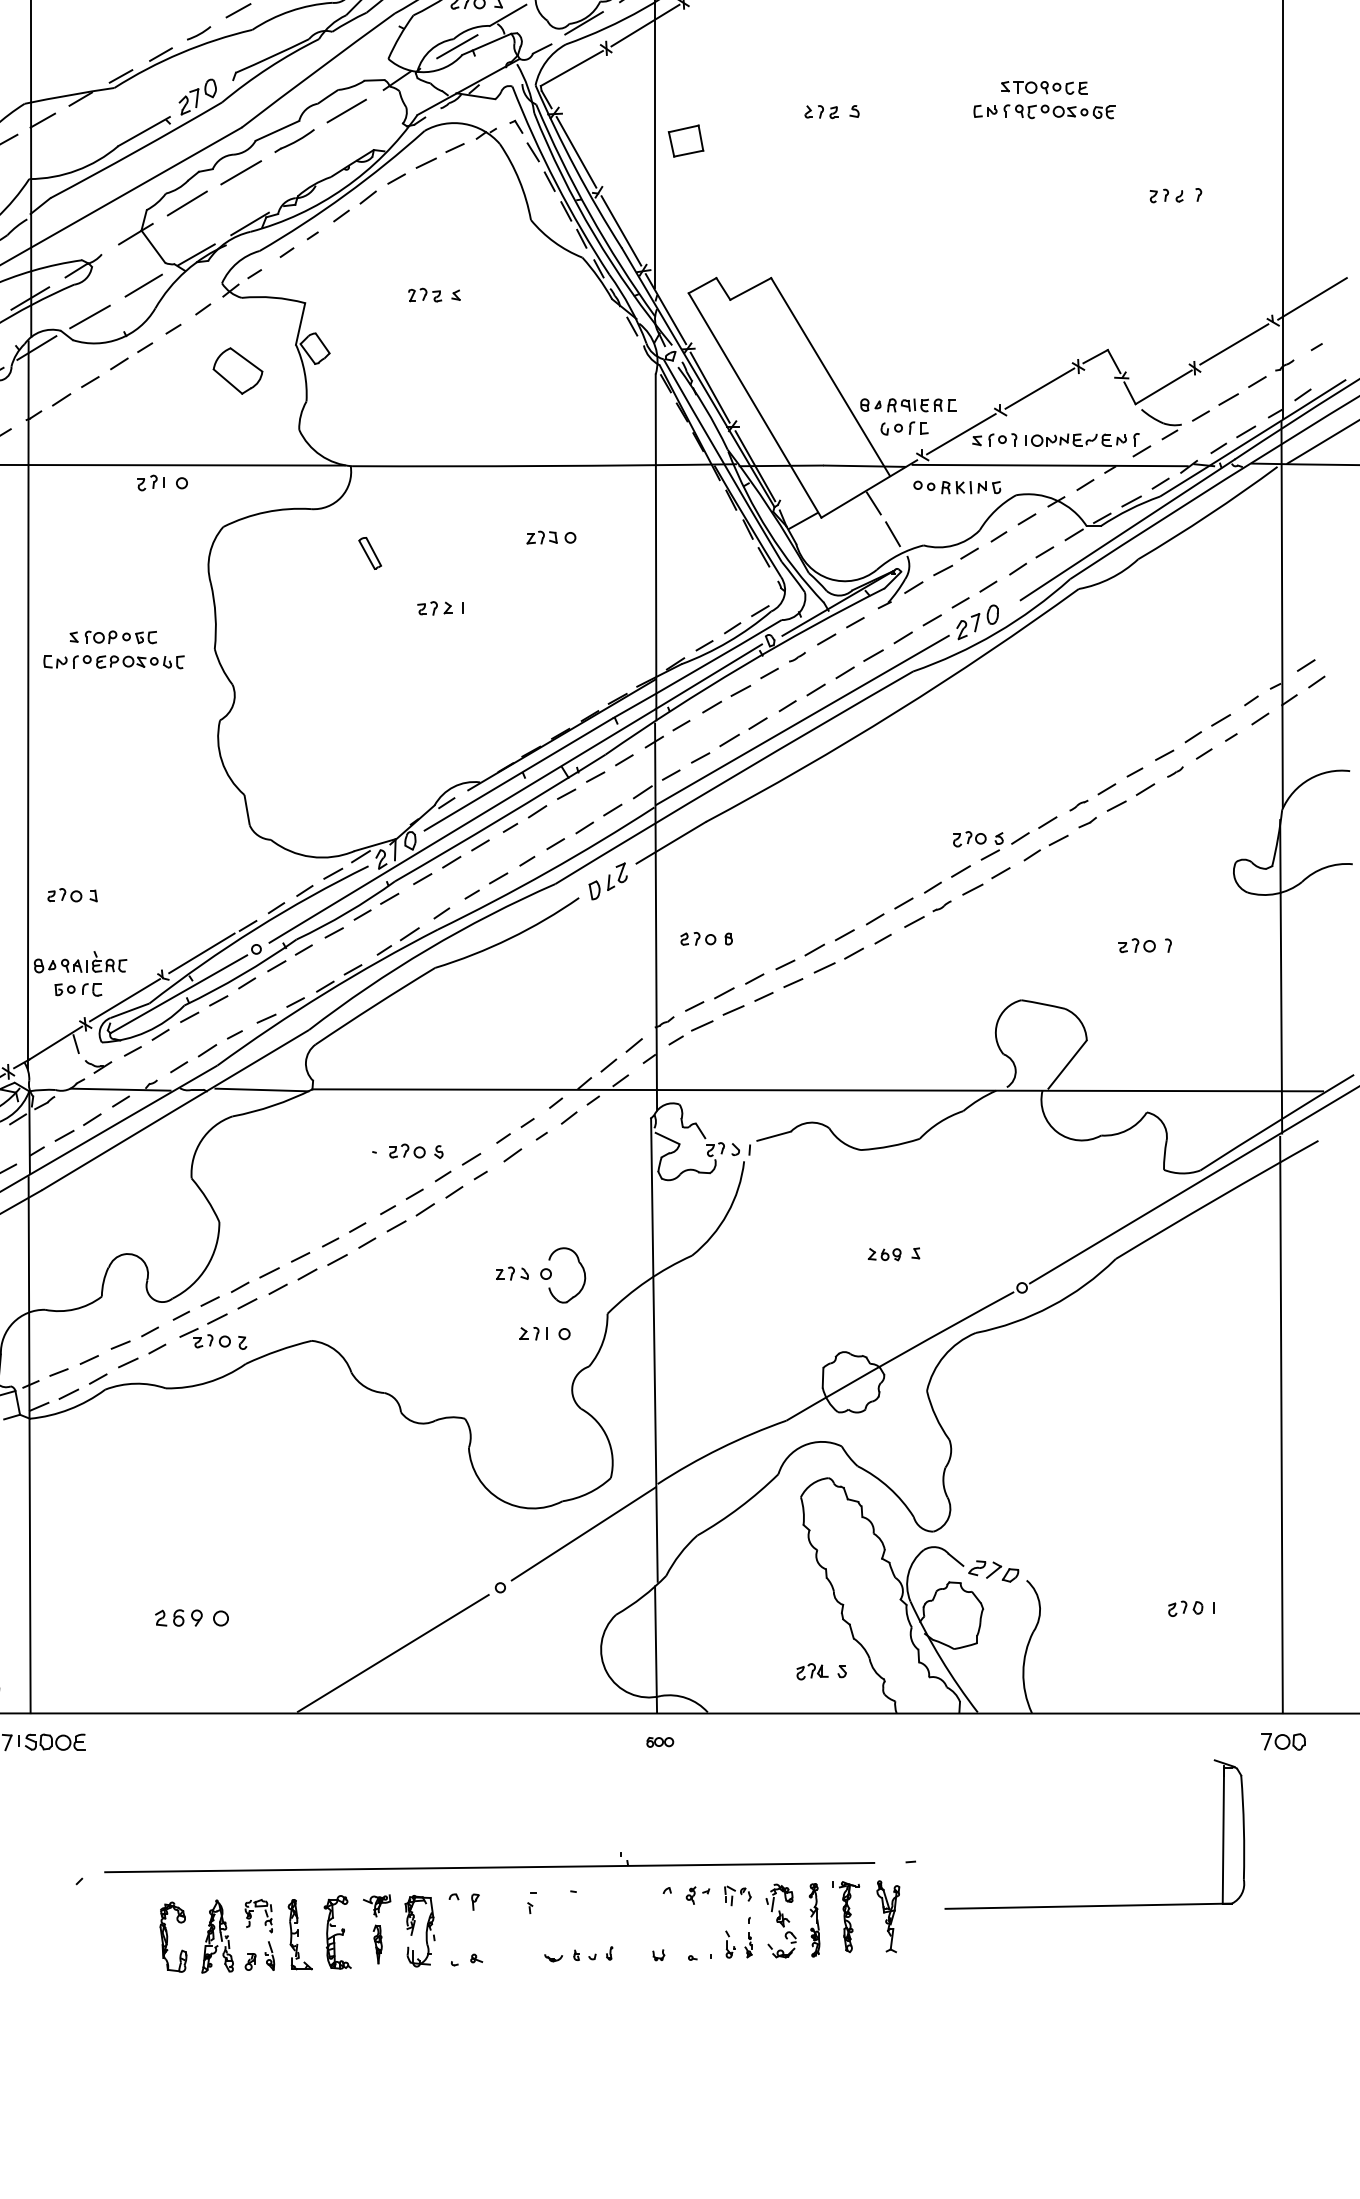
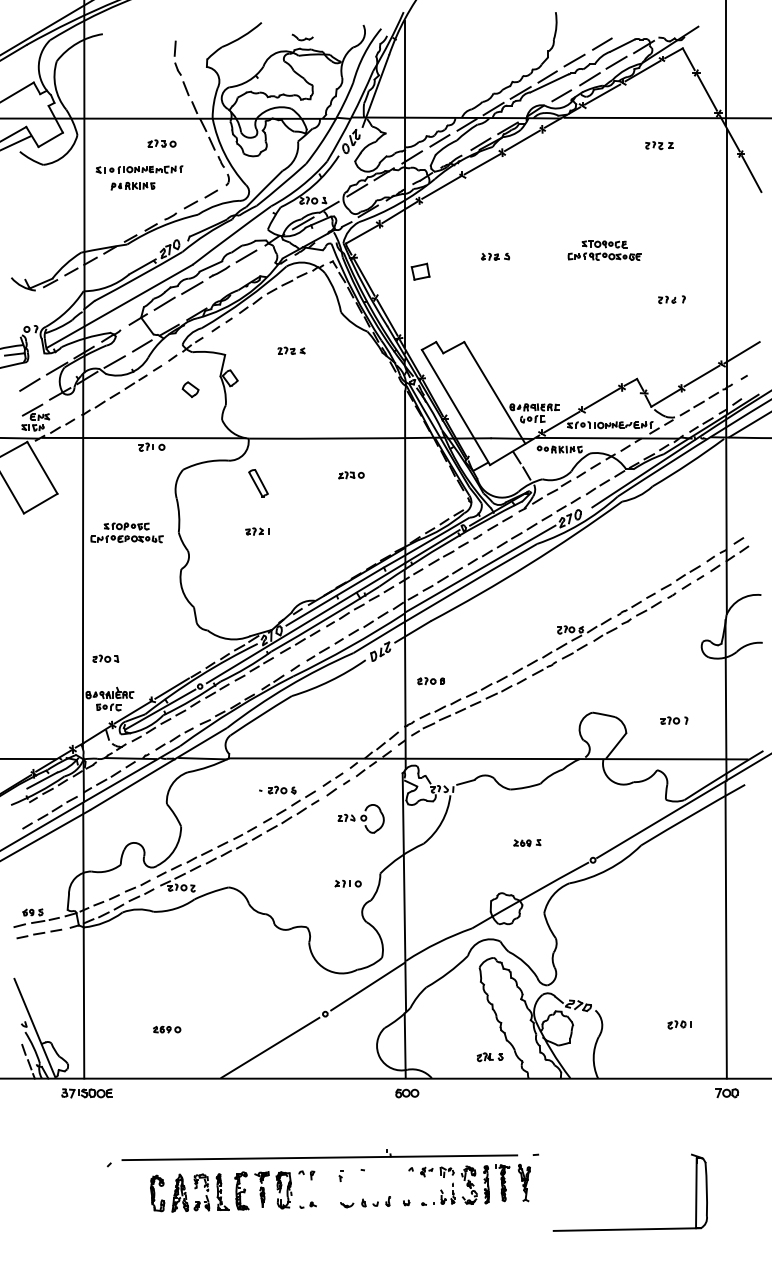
part: (237, 370) -> (190, 389), size x0.62
part: (370, 553) -> (258, 483), size x1.67
part: (440, 608) -> (257, 531), moved
part: (1145, 945) -> (674, 720), moved
part: (539, 1274) -> (360, 818), moved
part: (192, 1617) -> (167, 1029), size x0.71
part: (660, 1742) -> (407, 1093), size x1.67
part: (1093, 1904) -> (629, 1228), moved
part: (578, 1954) -> (365, 1202), size x1.43

